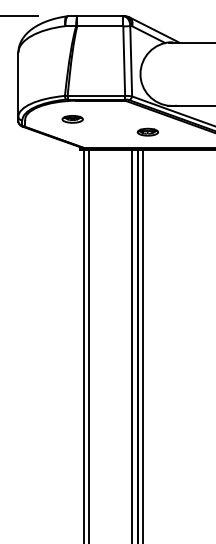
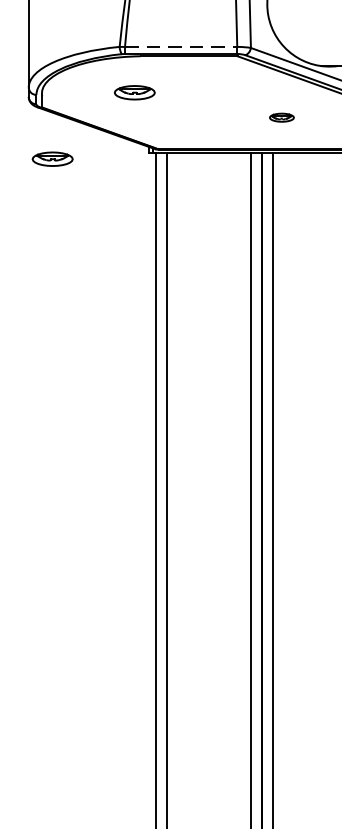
line: (96, 95) -> (181, 46), solid -> dashed
part: (147, 131) -> (281, 116), size x0.6
part: (30, 153) -> (52, 159), added

